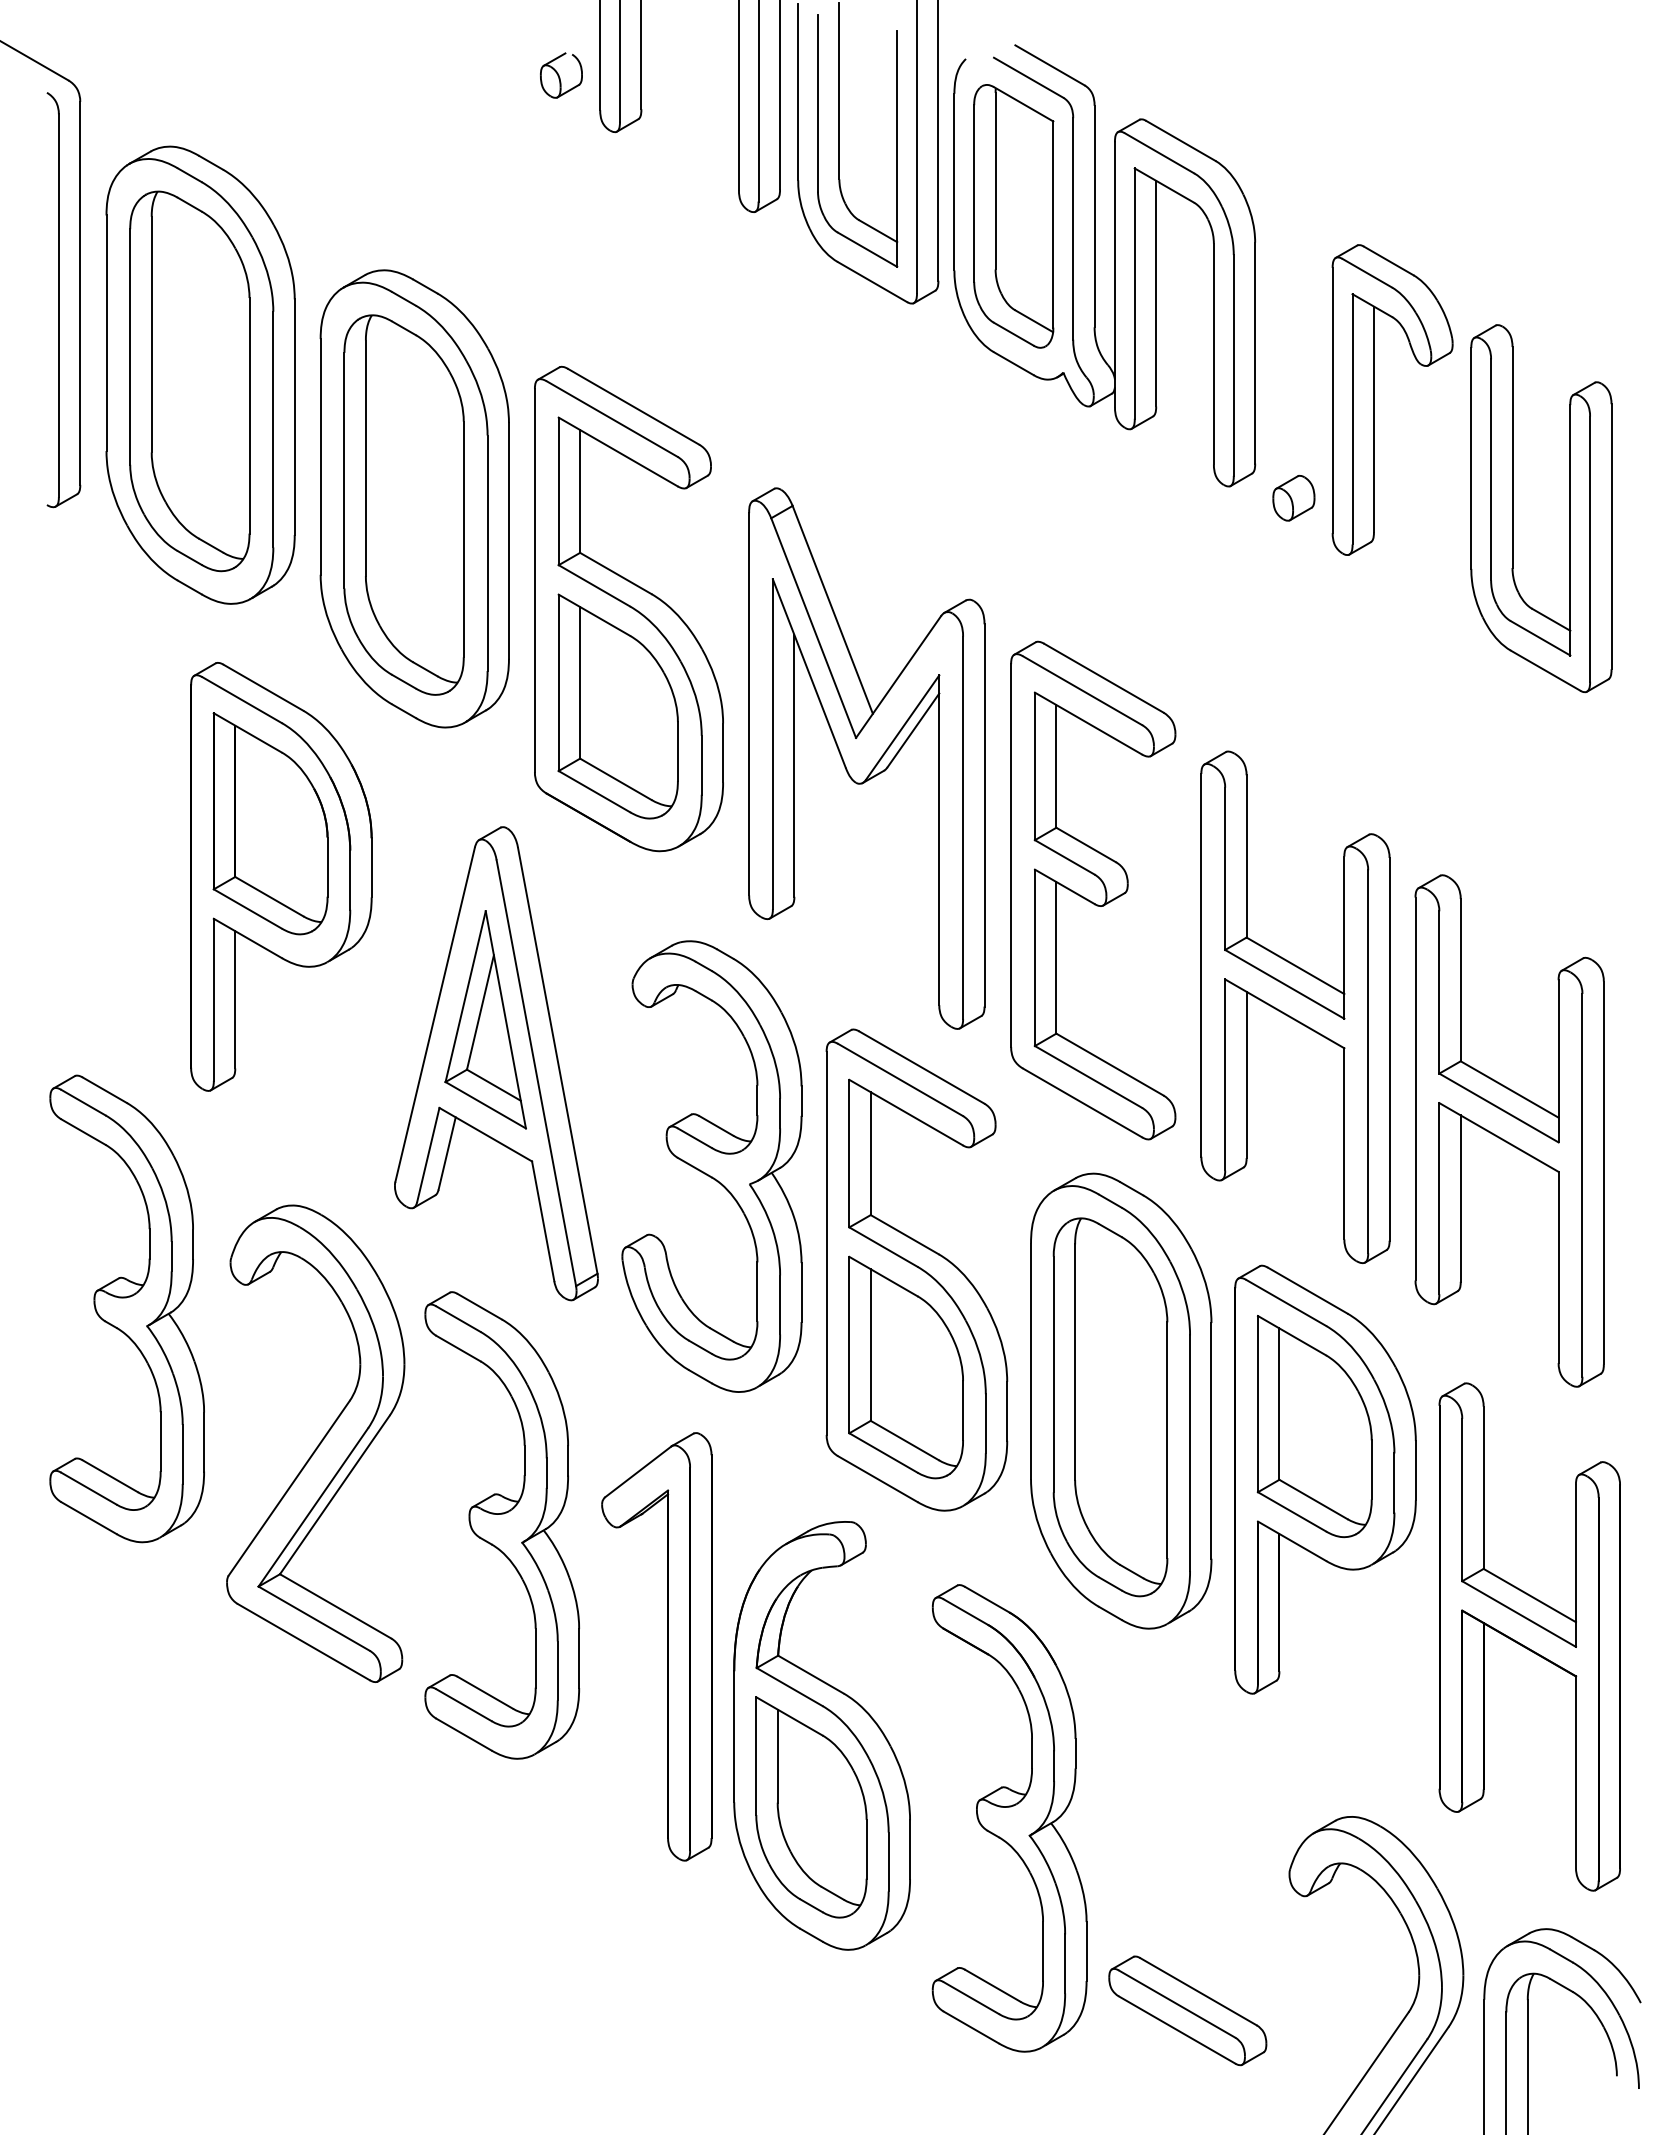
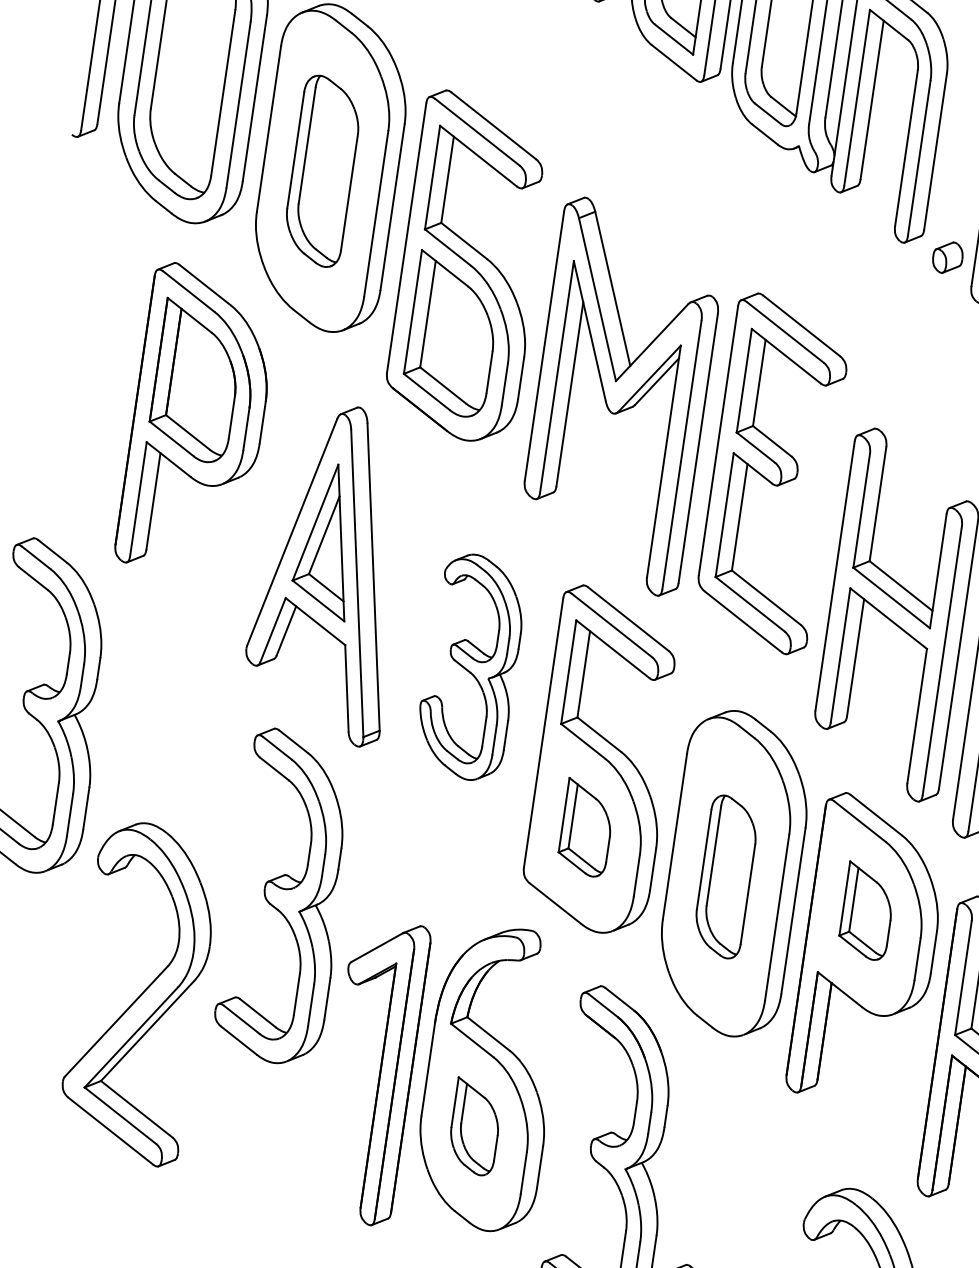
part: (403, 504) -> (322, 170), size x0.7
part: (1093, 890) -> (772, 473), moved
part: (711, 1166) -> (470, 667), size x0.7
part: (905, 1367) -> (586, 828), size x0.6
part: (1110, 1407) -> (726, 877), size x0.6
part: (1314, 1426) -> (867, 911), size x0.6
part: (315, 1443) -> (139, 992), moved
part: (667, 1646) -> (379, 1073), moved
part: (811, 1807) -> (475, 1127), size x0.6

